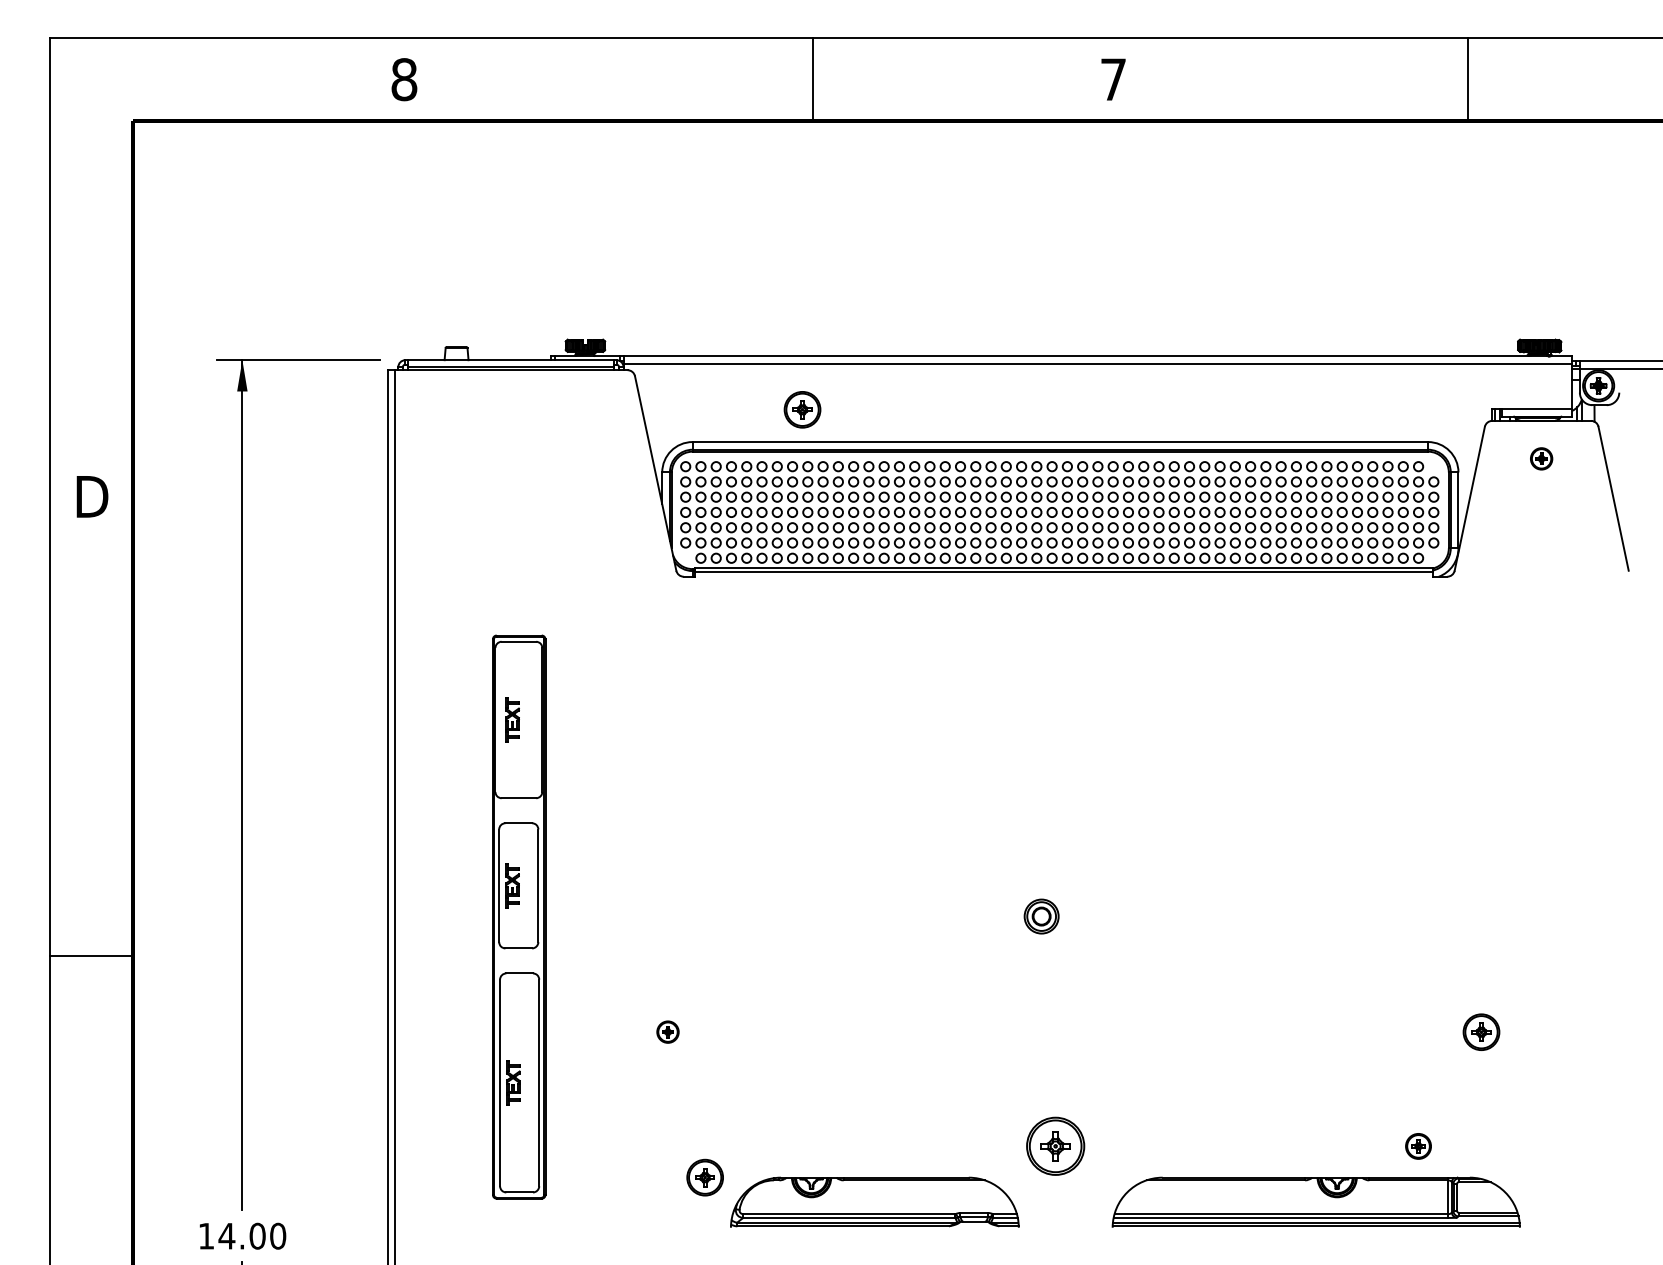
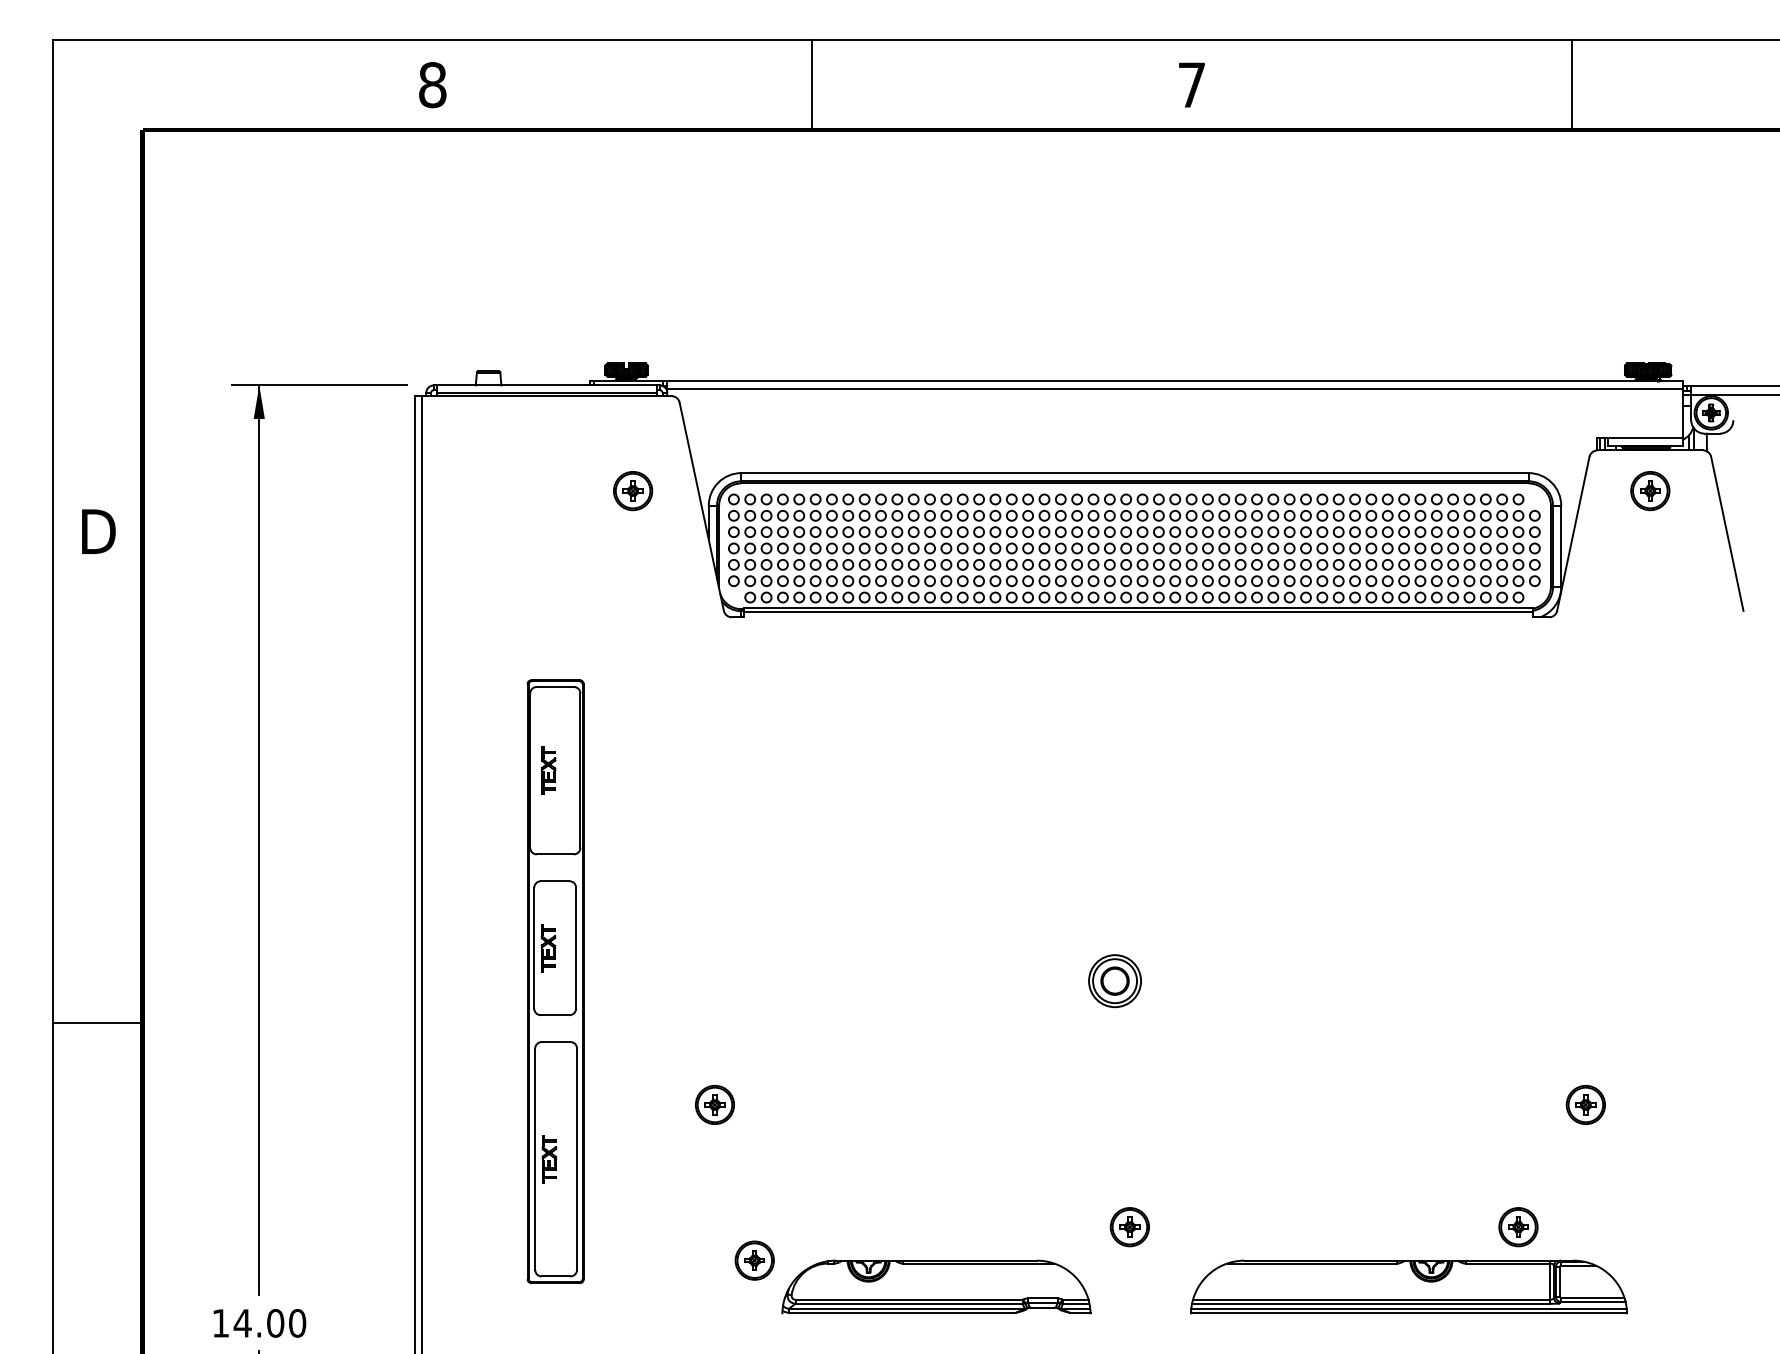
line: (813, 79) -> (812, 84), moved
part: (802, 409) -> (633, 490), moved
part: (1541, 458) -> (1650, 490), size x1.67
part: (1041, 916) -> (1114, 981), size x1.43
part: (667, 1031) -> (714, 1104), size x1.67
part: (1055, 1146) -> (1129, 1227), size x0.62
part: (1418, 1146) -> (1518, 1227), size x1.43

